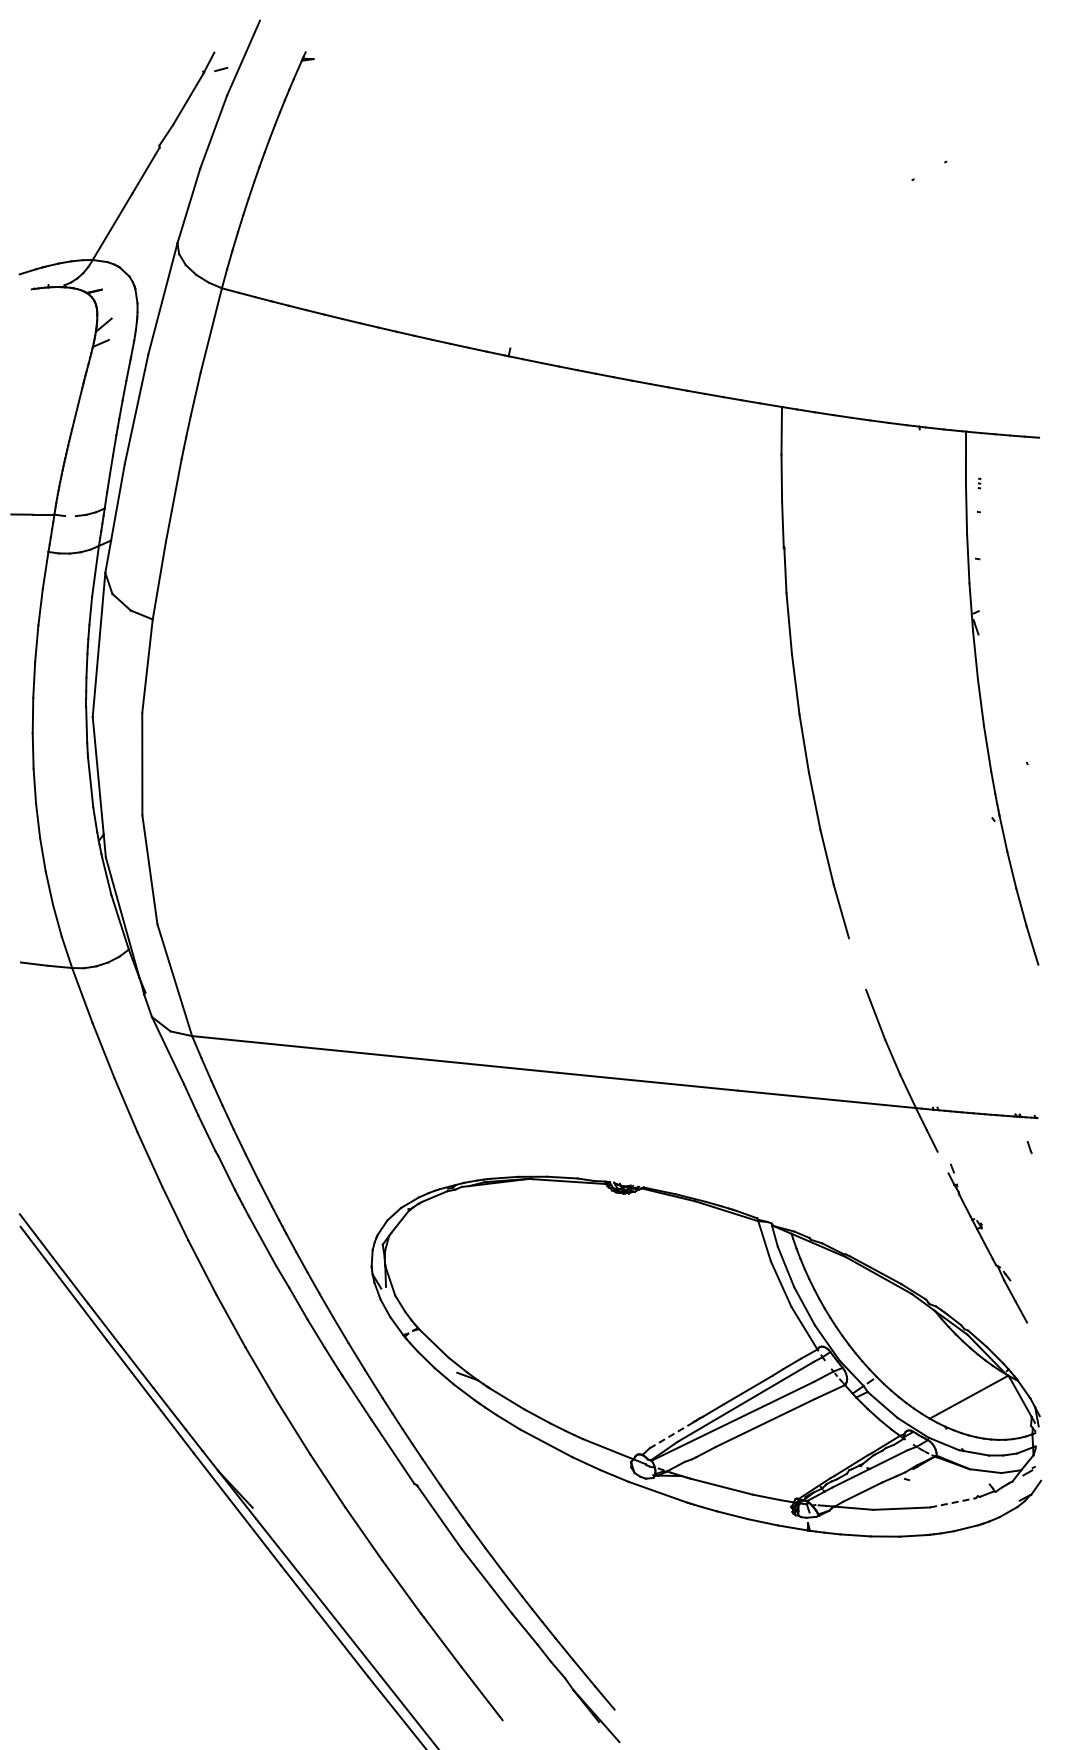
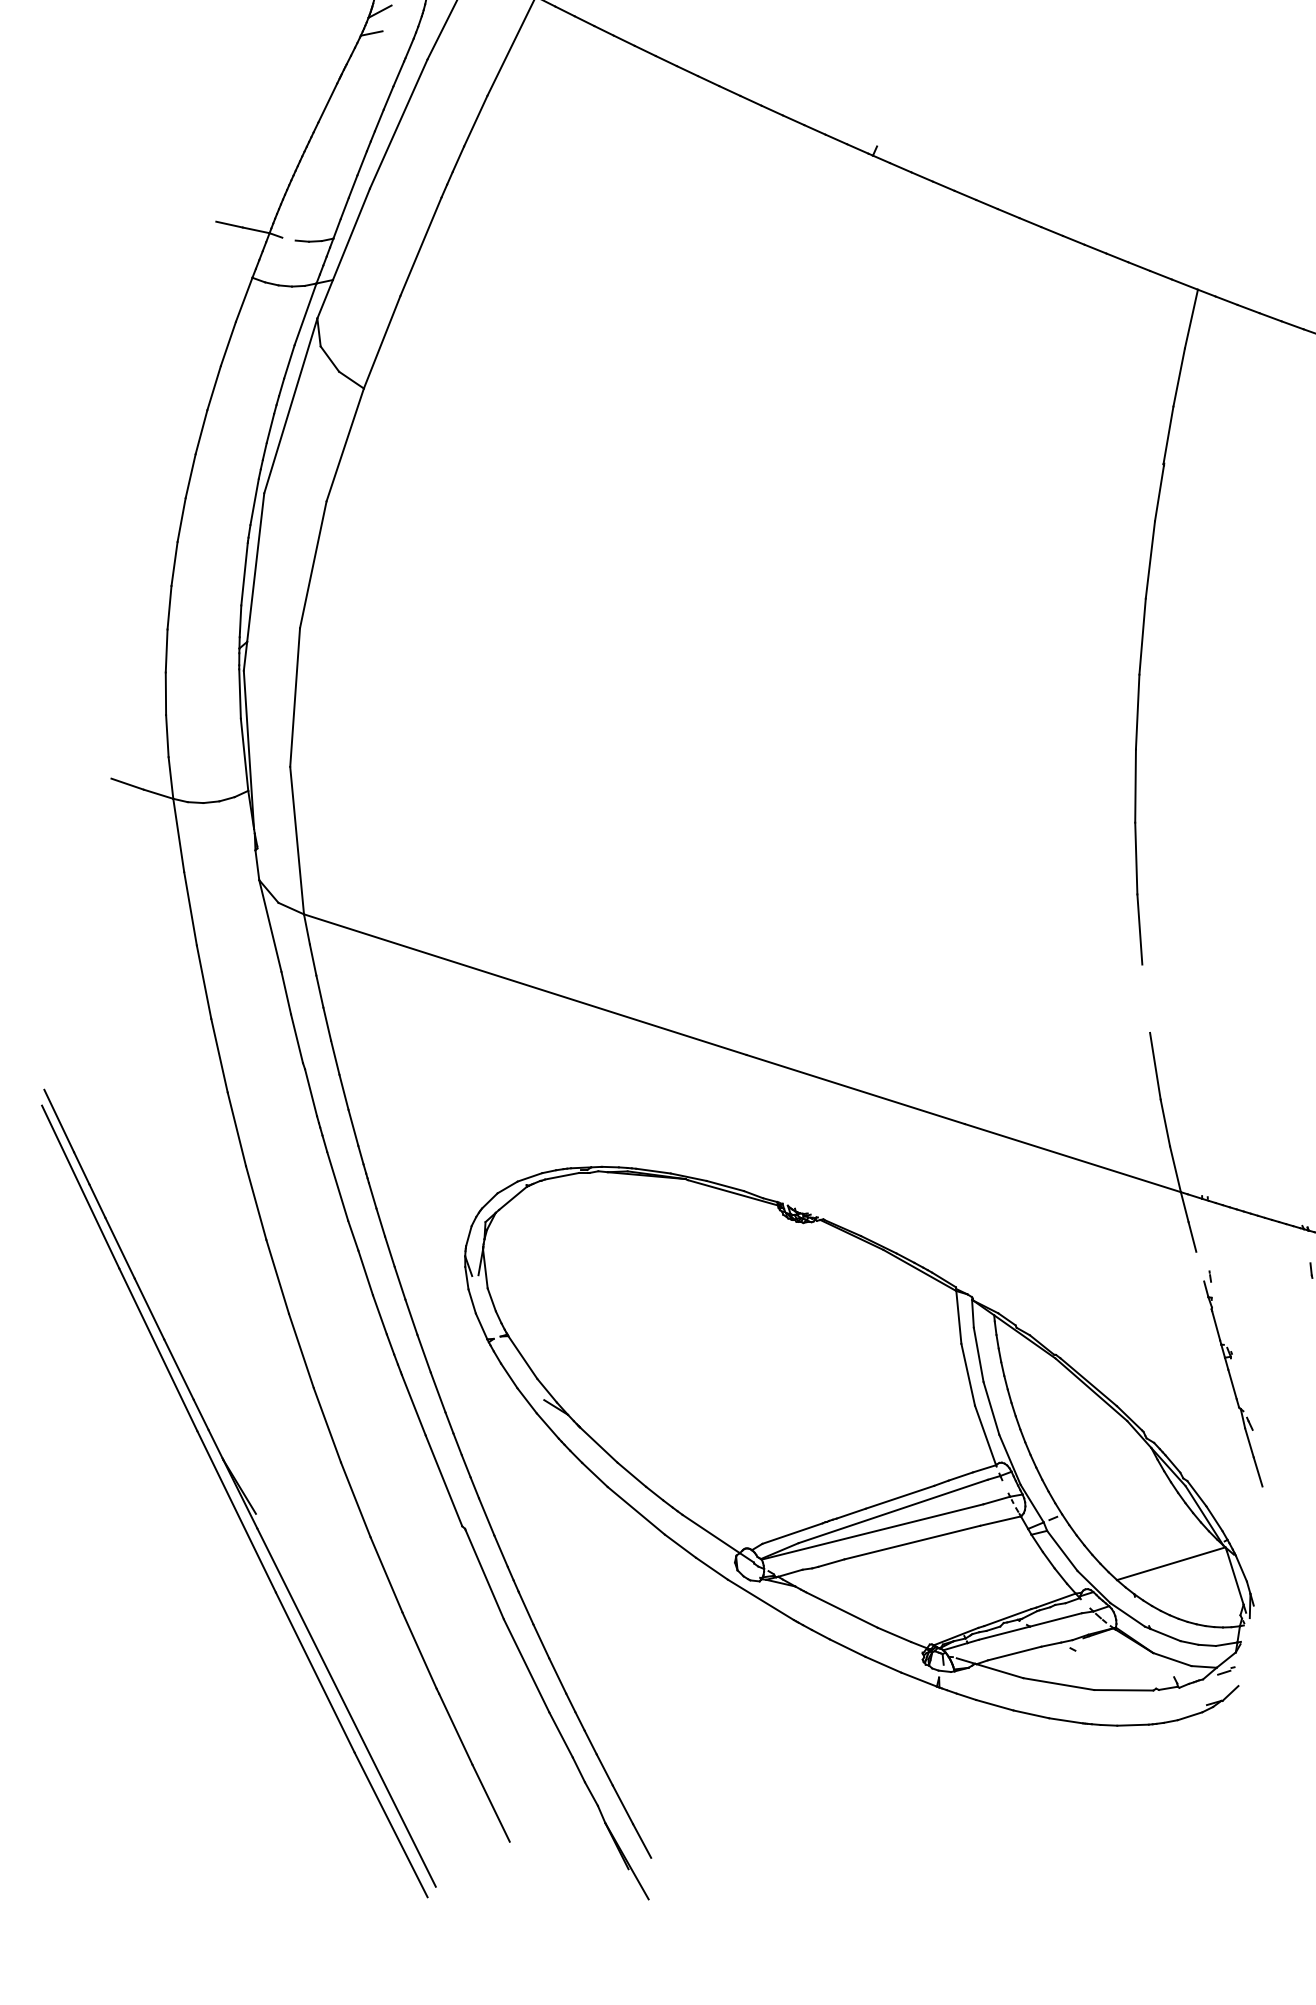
line: (671, 1435) -> (793, 1533), dashed -> solid
line: (953, 1502) -> (1124, 1690), dashed -> solid

